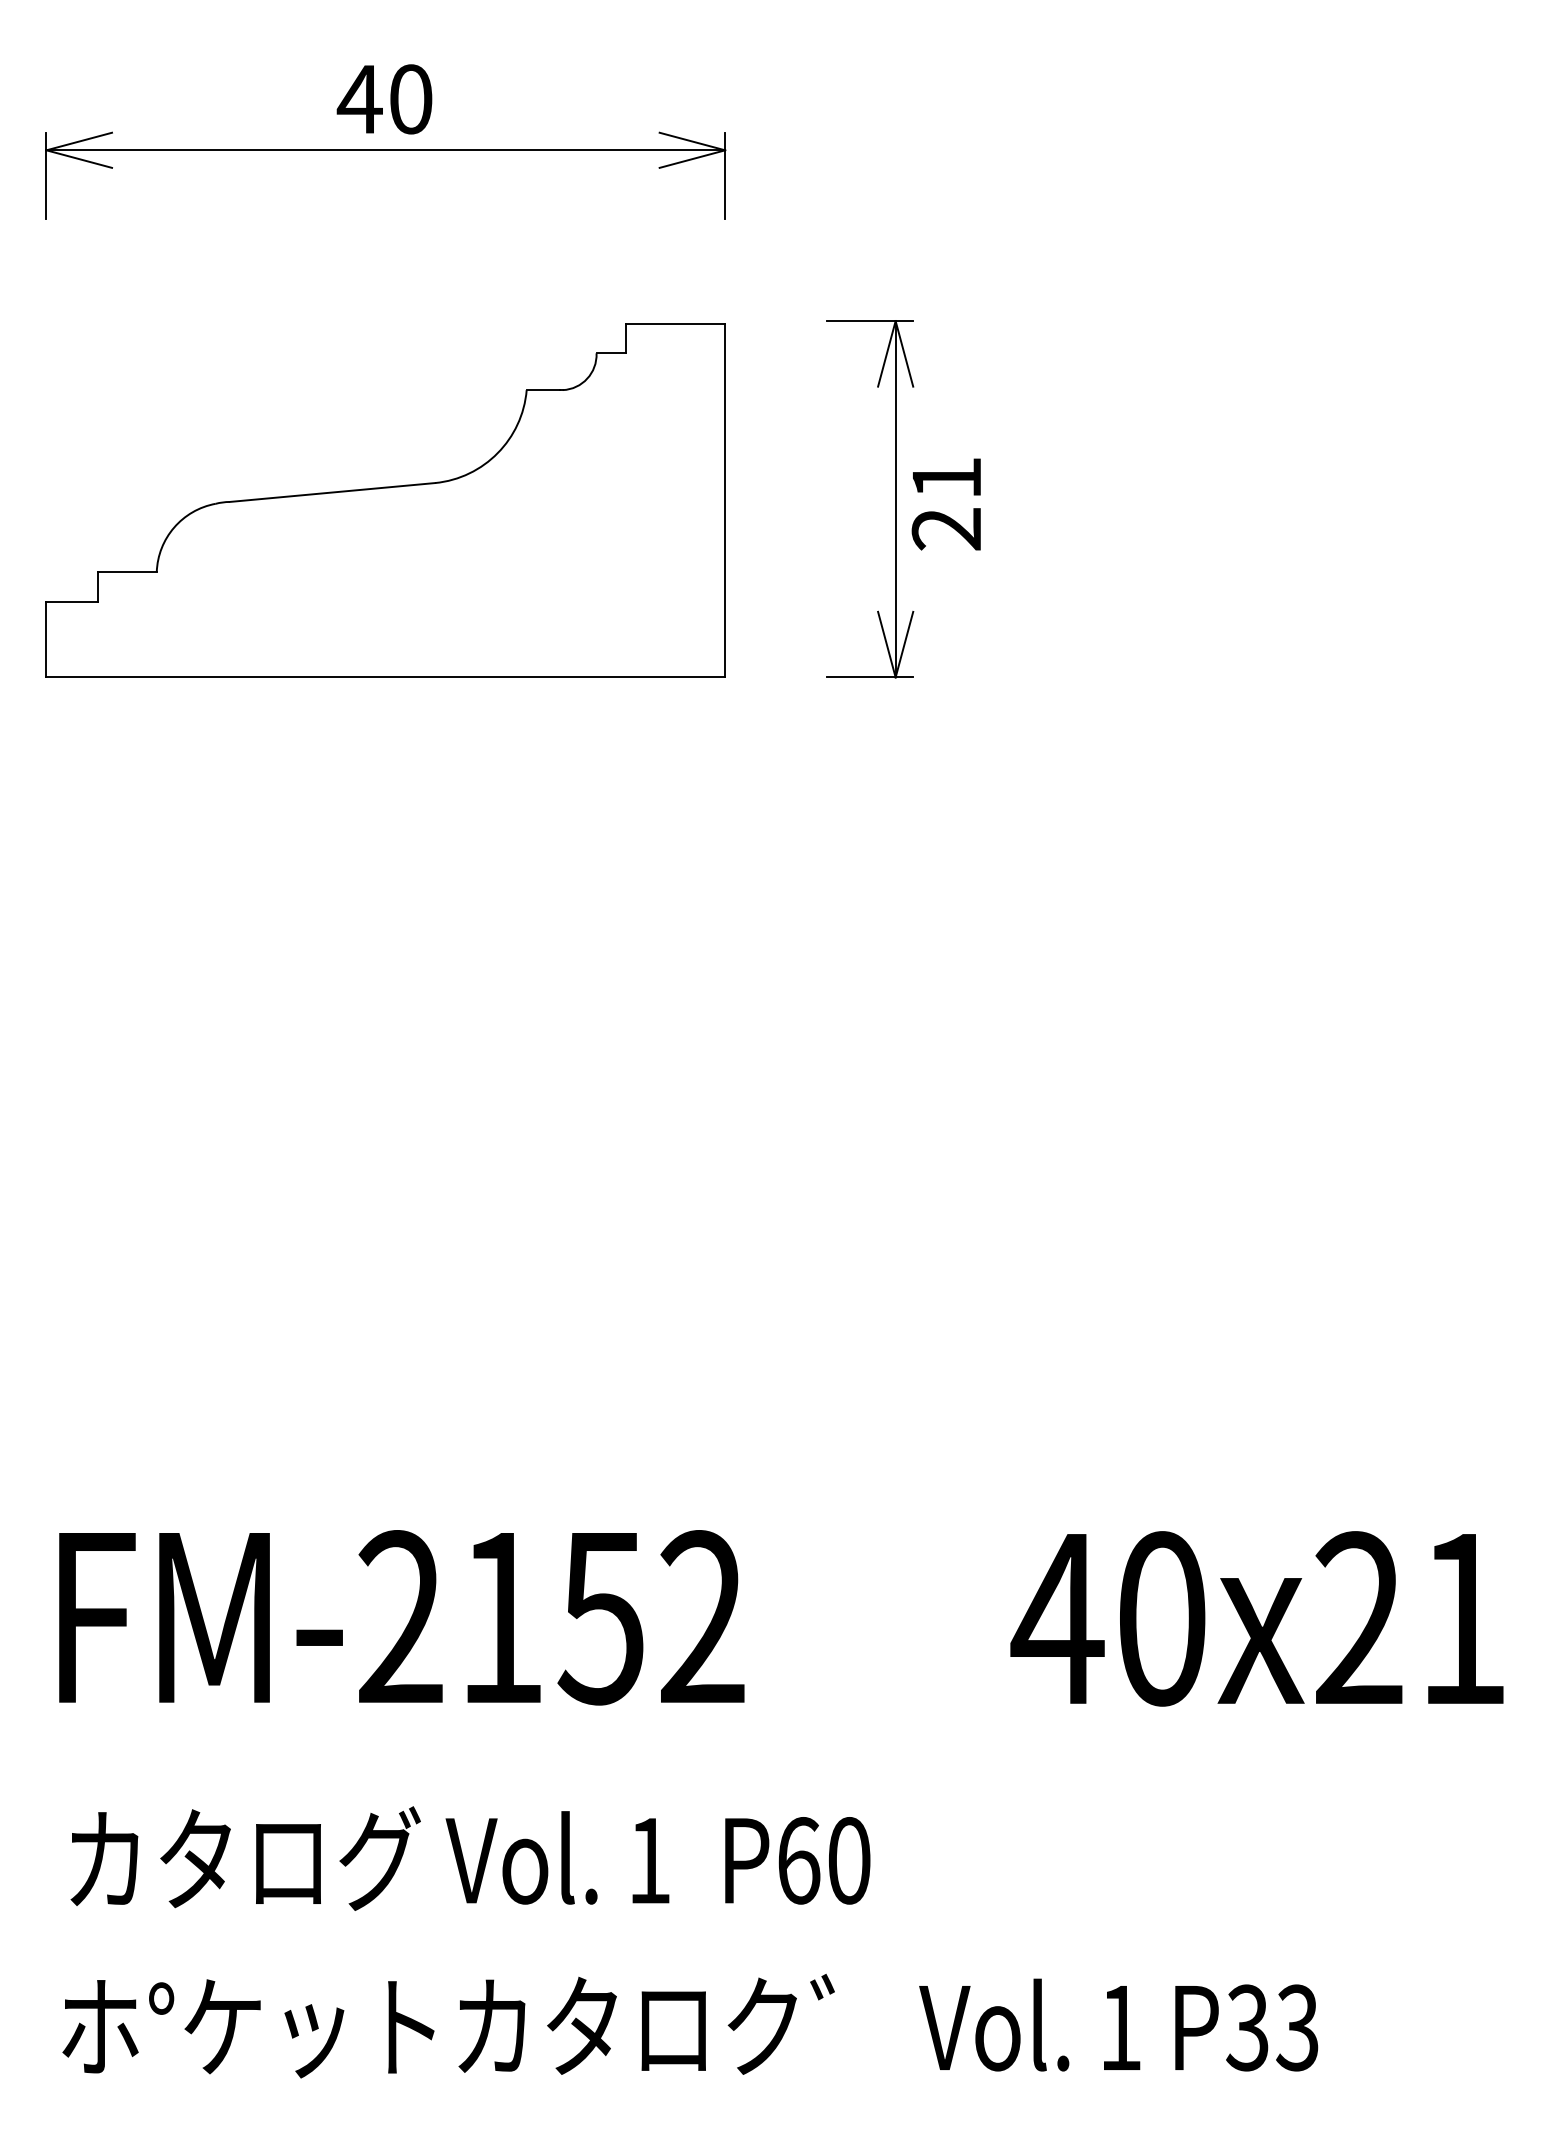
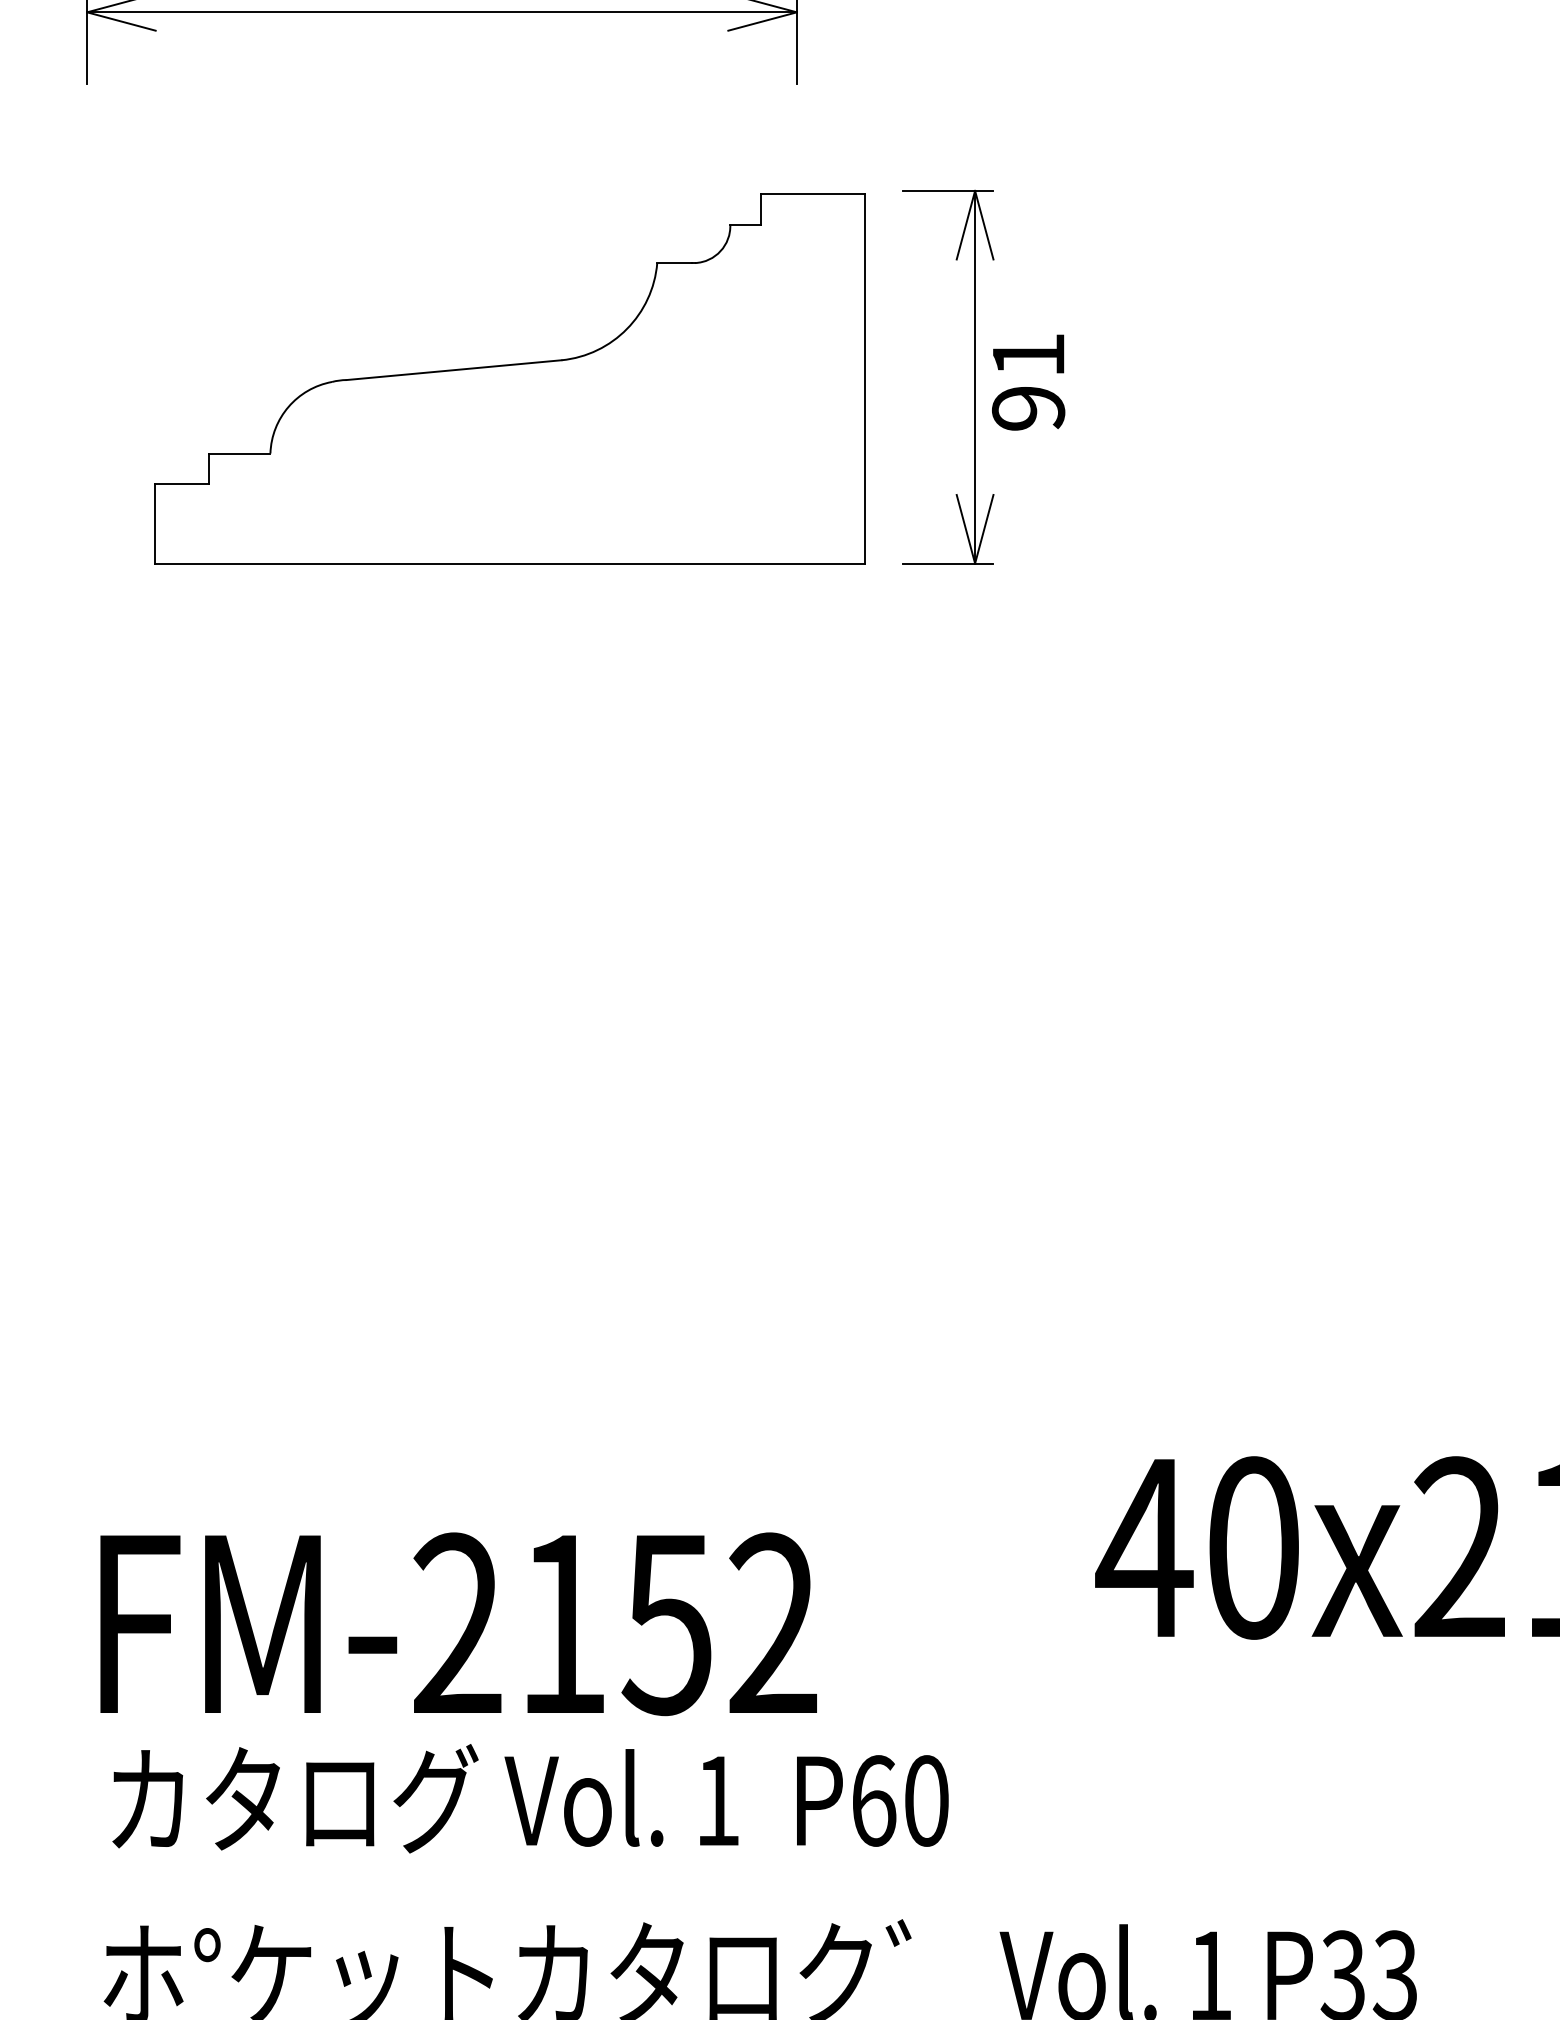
part: (385, 500) -> (509, 378), moved
text: (946, 529) -> (1028, 408), 21 -> 91
text: (401, 1617) -> (458, 1623), moved

